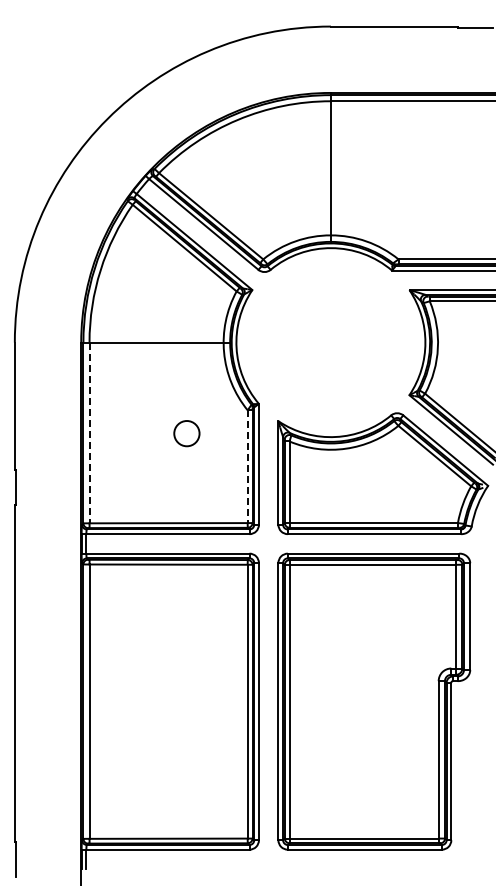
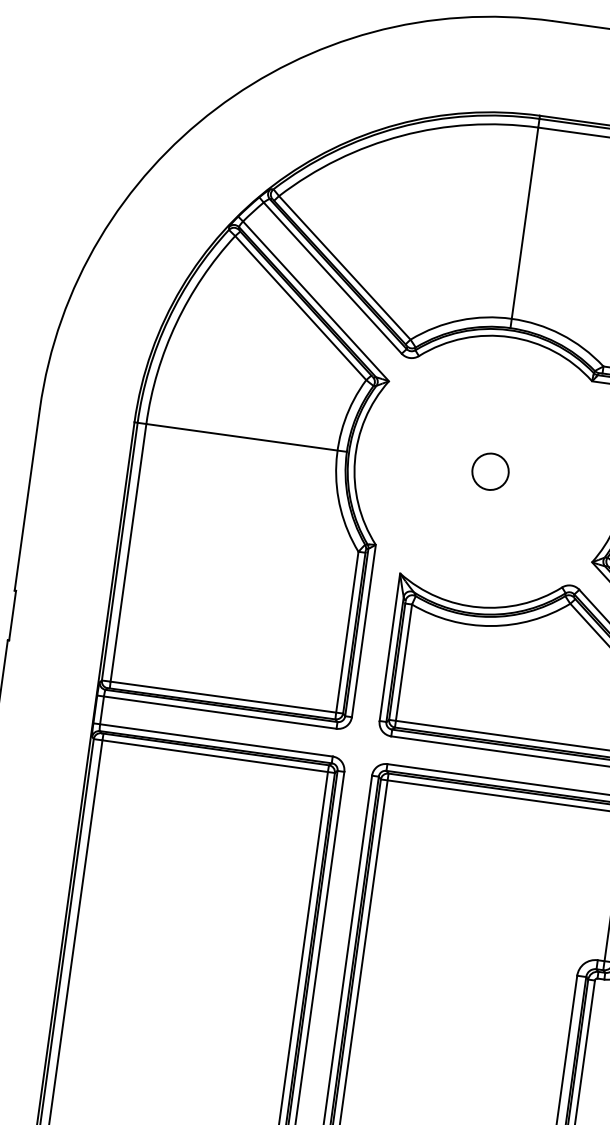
line: (89, 433) -> (128, 553), dashed -> solid
circle: (186, 433) -> (489, 471), moved
line: (247, 467) -> (346, 633), dashed -> solid

